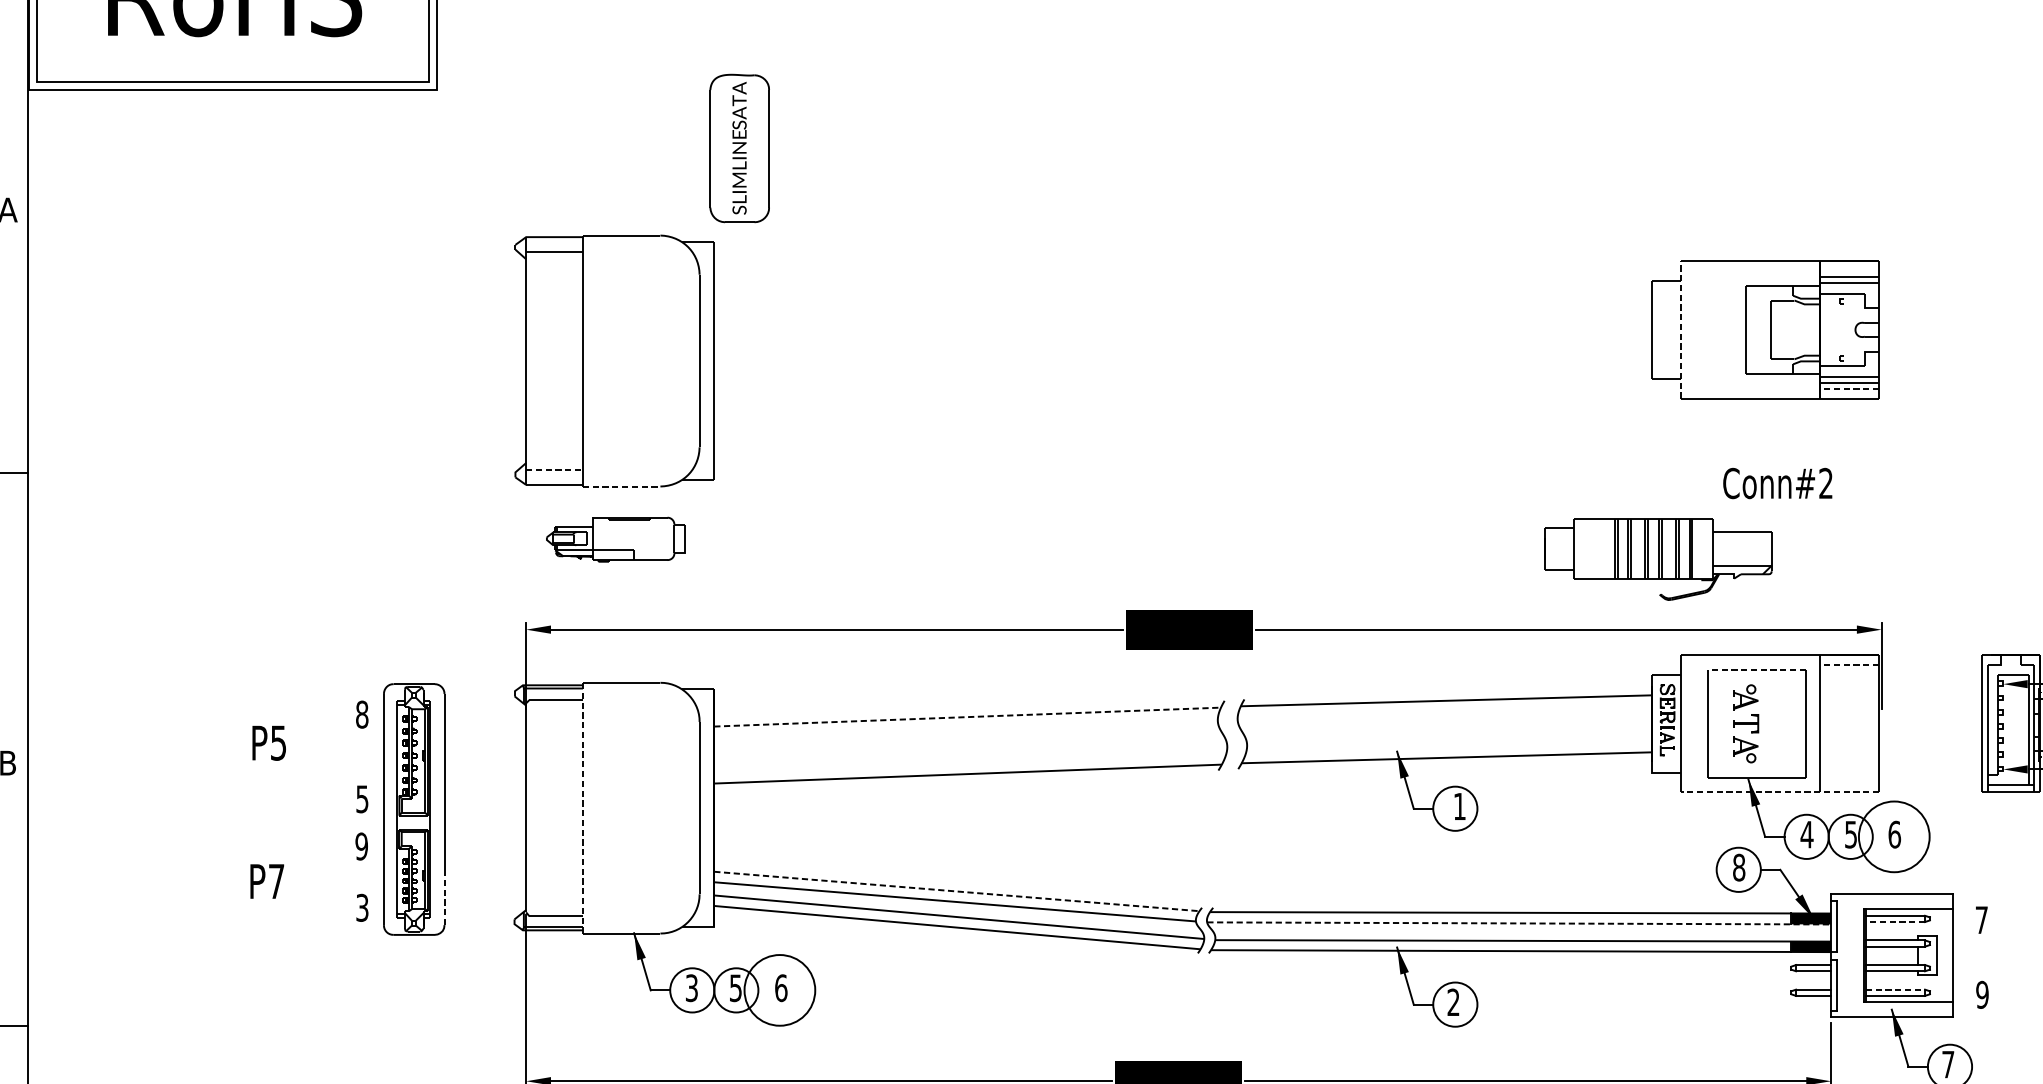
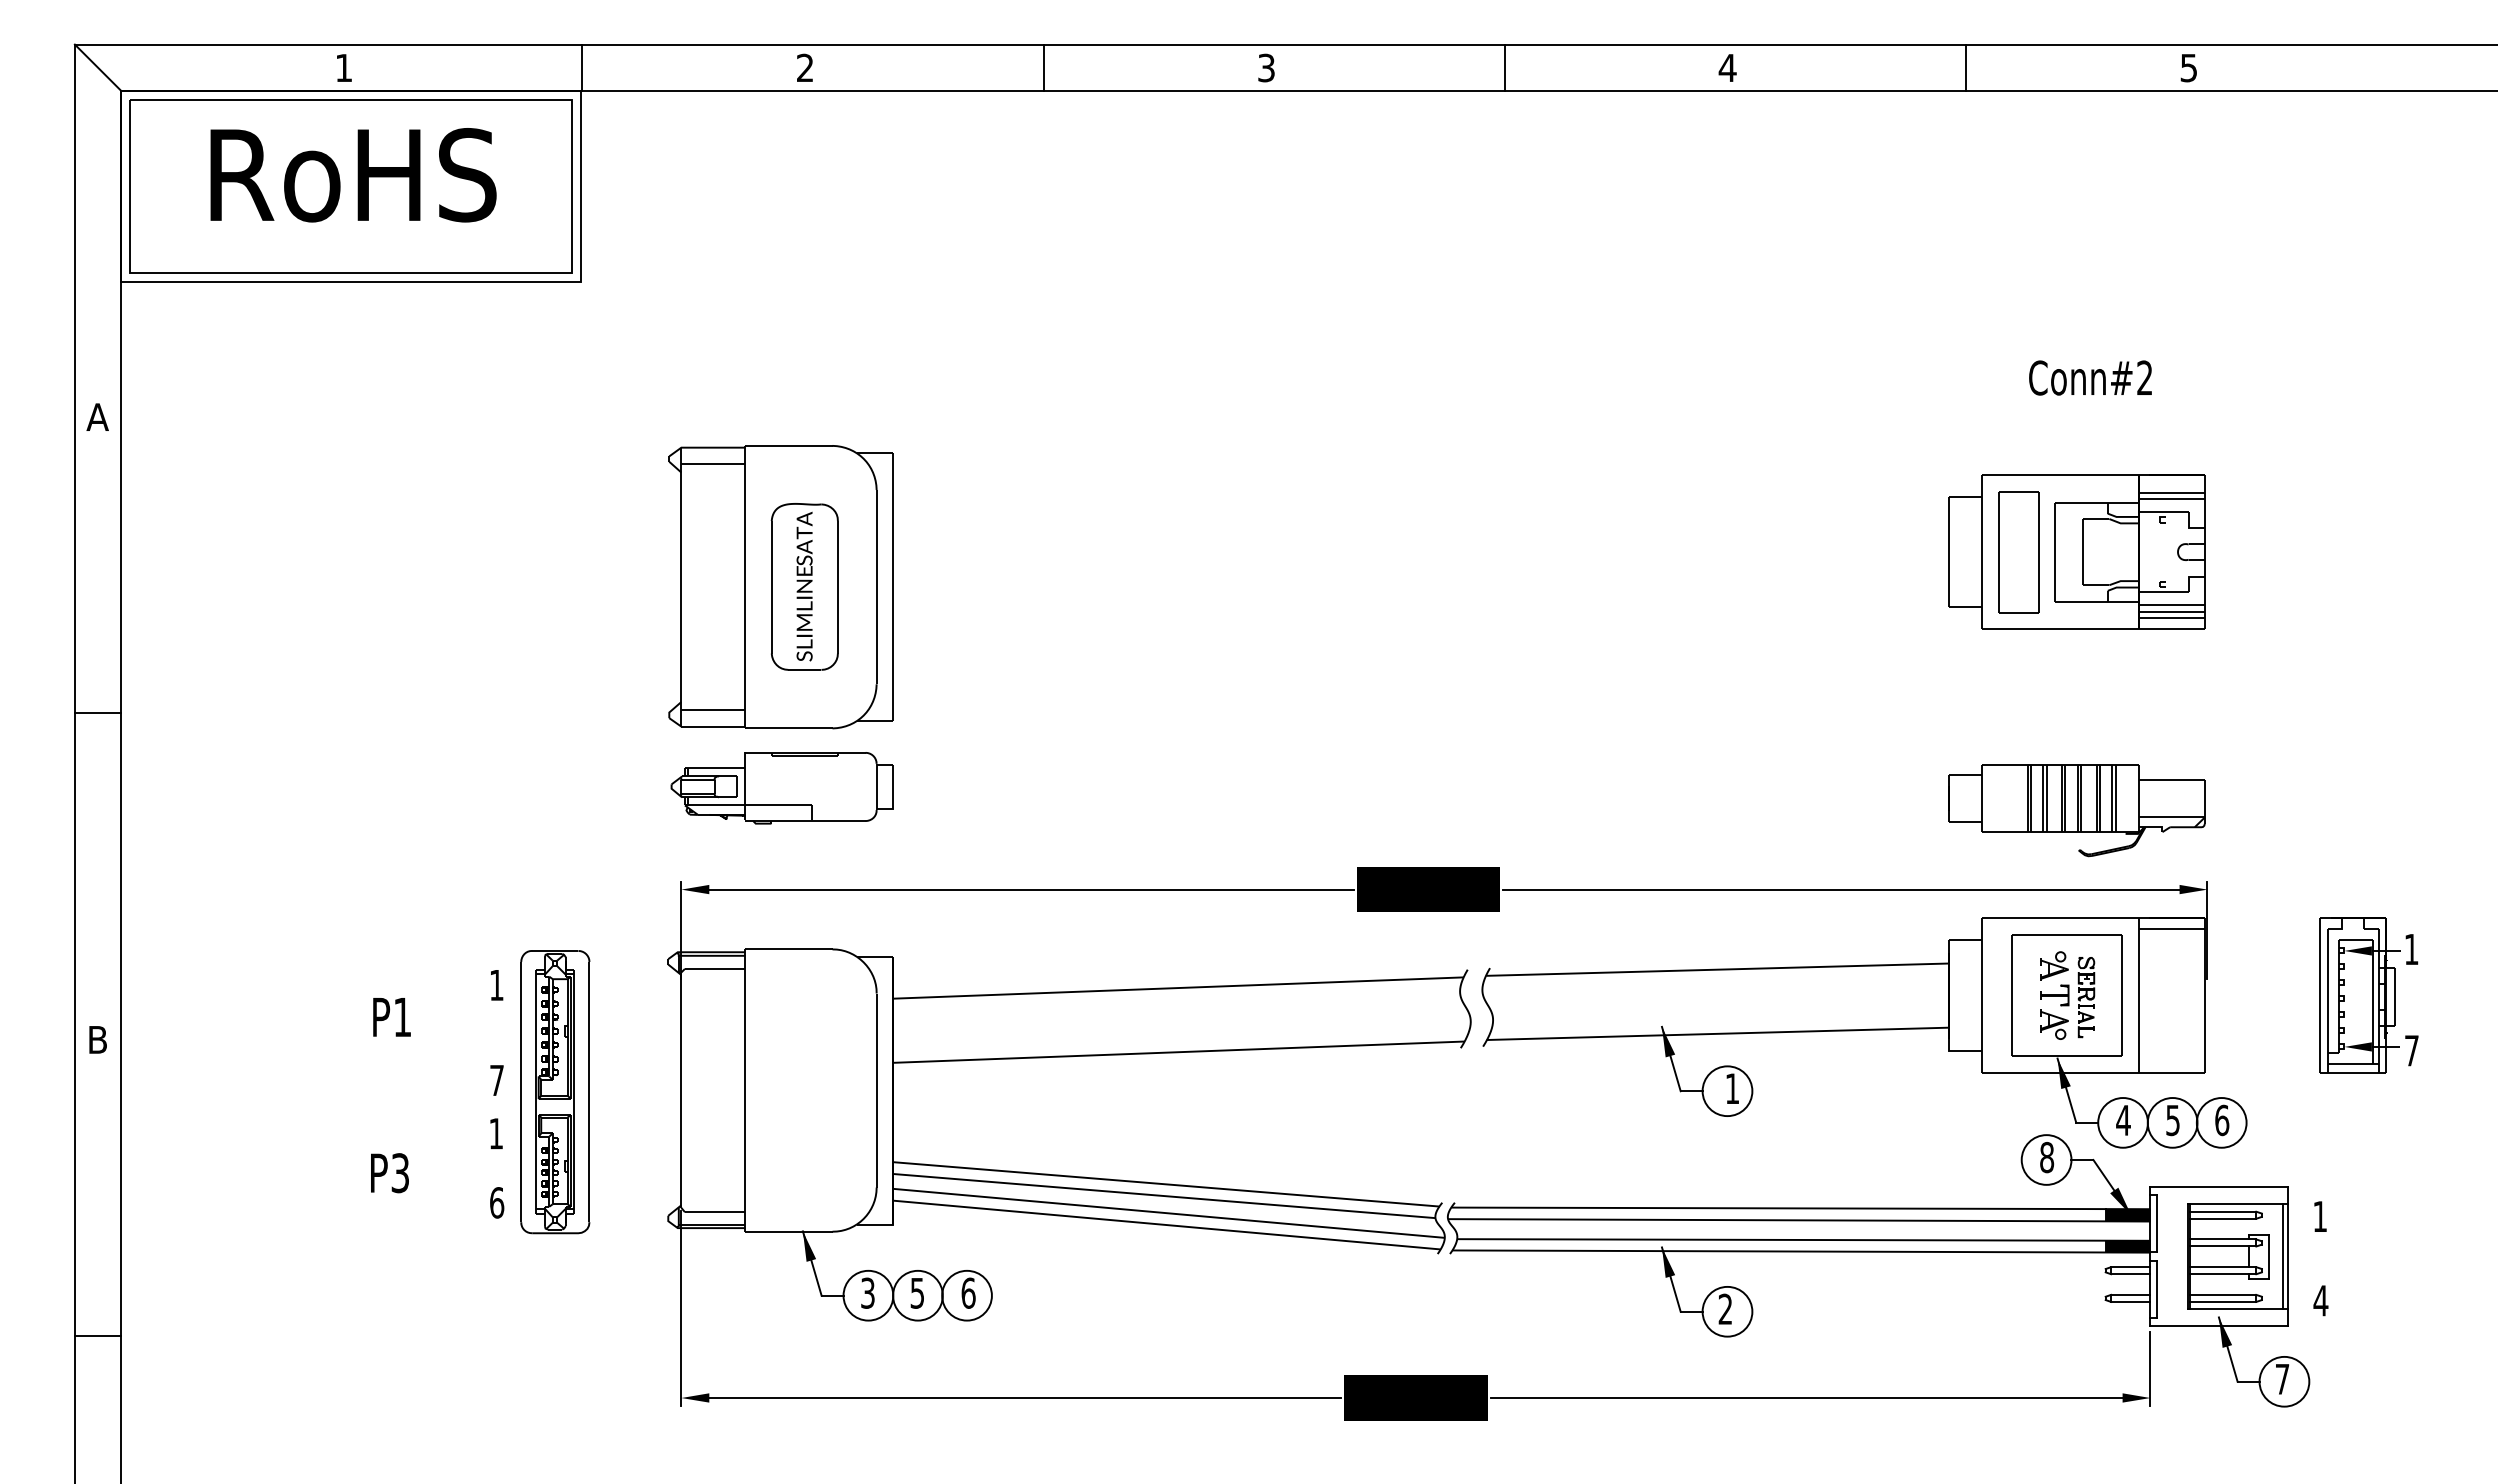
part: (739, 148) -> (804, 586), moved
line: (1681, 329) -> (1982, 551), dashed -> solid
part: (1713, 330) -> (2018, 552), added
line: (1849, 388) -> (2171, 618), dashed -> solid
line: (554, 470) -> (713, 710), dashed -> solid
text: (1777, 483) -> (2090, 377), moved
line: (621, 486) -> (788, 728), dashed -> solid
part: (615, 539) -> (781, 788), size x1.43
part: (1657, 559) -> (2076, 810), moved
line: (1849, 665) -> (2171, 929), dashed -> solid
line: (1756, 670) -> (2066, 935), dashed -> solid
text: (361, 714) -> (496, 985), 8 -> 1
line: (967, 717) -> (1178, 988), dashed -> solid
part: (1667, 720) -> (2086, 997), moved
text: (278, 743) -> (402, 1017), P5 -> P1
line: (1779, 792) -> (2092, 1072), dashed -> solid
text: (361, 799) -> (496, 1080), 5 -> 7
line: (583, 808) -> (745, 1090), dashed -> solid
circle: (1894, 836) -> (2221, 1122), size x0.62
text: (361, 846) -> (496, 1133), 9 -> 1
text: (275, 881) -> (399, 1173), P7 -> P3
line: (957, 891) -> (1166, 1184), dashed -> solid
line: (444, 897) -> (589, 1191), dashed -> solid
text: (362, 907) -> (497, 1202), 3 -> 6
text: (1981, 920) -> (2319, 1216), 7 -> 1
line: (1895, 921) -> (2222, 1218), dashed -> solid
line: (1519, 923) -> (1799, 1220), dashed -> solid
line: (1948, 955) -> (2282, 1256), added
line: (1895, 989) -> (2223, 1294), dashed -> solid
circle: (779, 990) -> (966, 1295), size x0.62
text: (1982, 994) -> (2320, 1300), 9 -> 4

